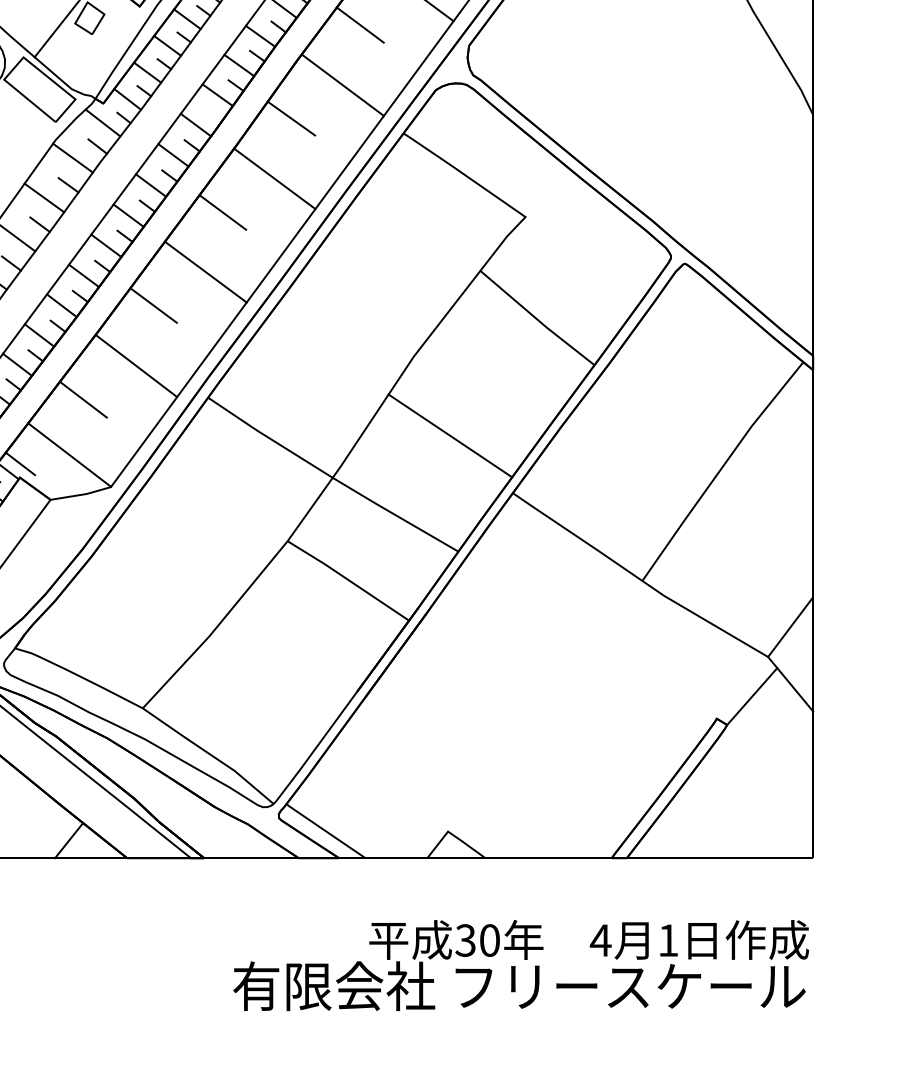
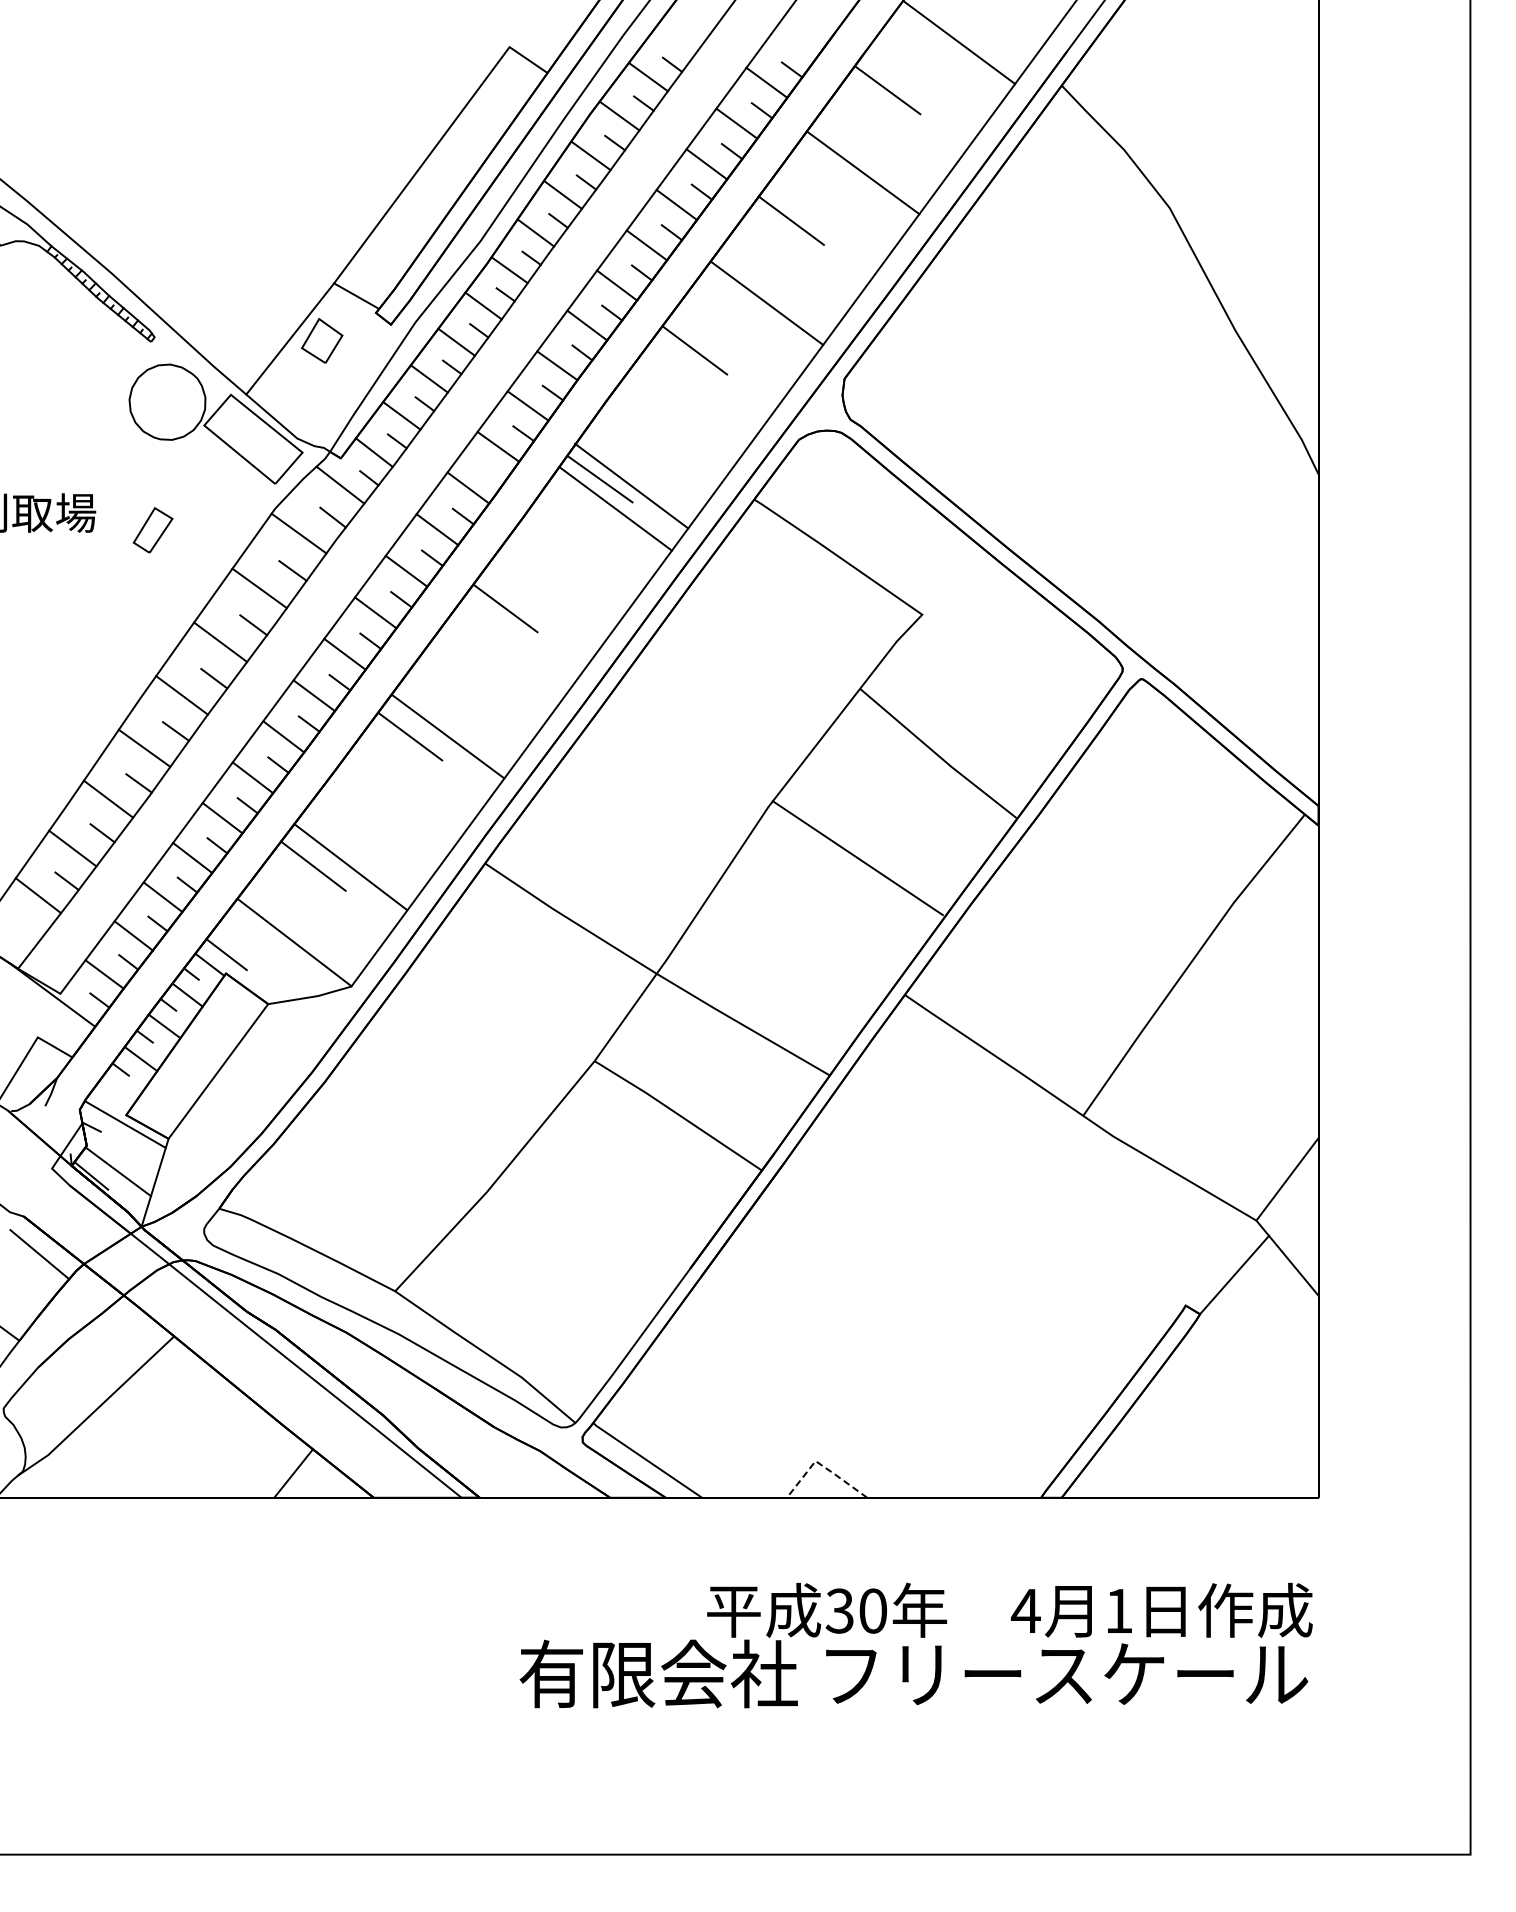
line: (342, 84) -> (631, 485), moved
line: (274, 178) -> (615, 508), moved
line: (205, 272) -> (447, 736), moved
line: (136, 365) -> (350, 866), moved
line: (450, 436) -> (857, 858), moved
line: (453, 834) -> (822, 1465), solid -> dashed

